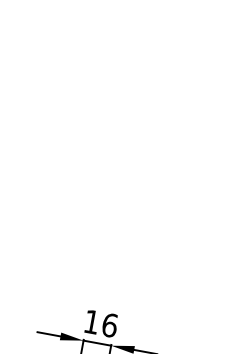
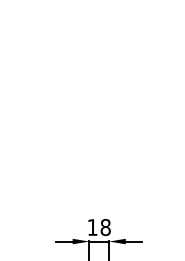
text: (109, 325) -> (105, 227), 16 -> 18

